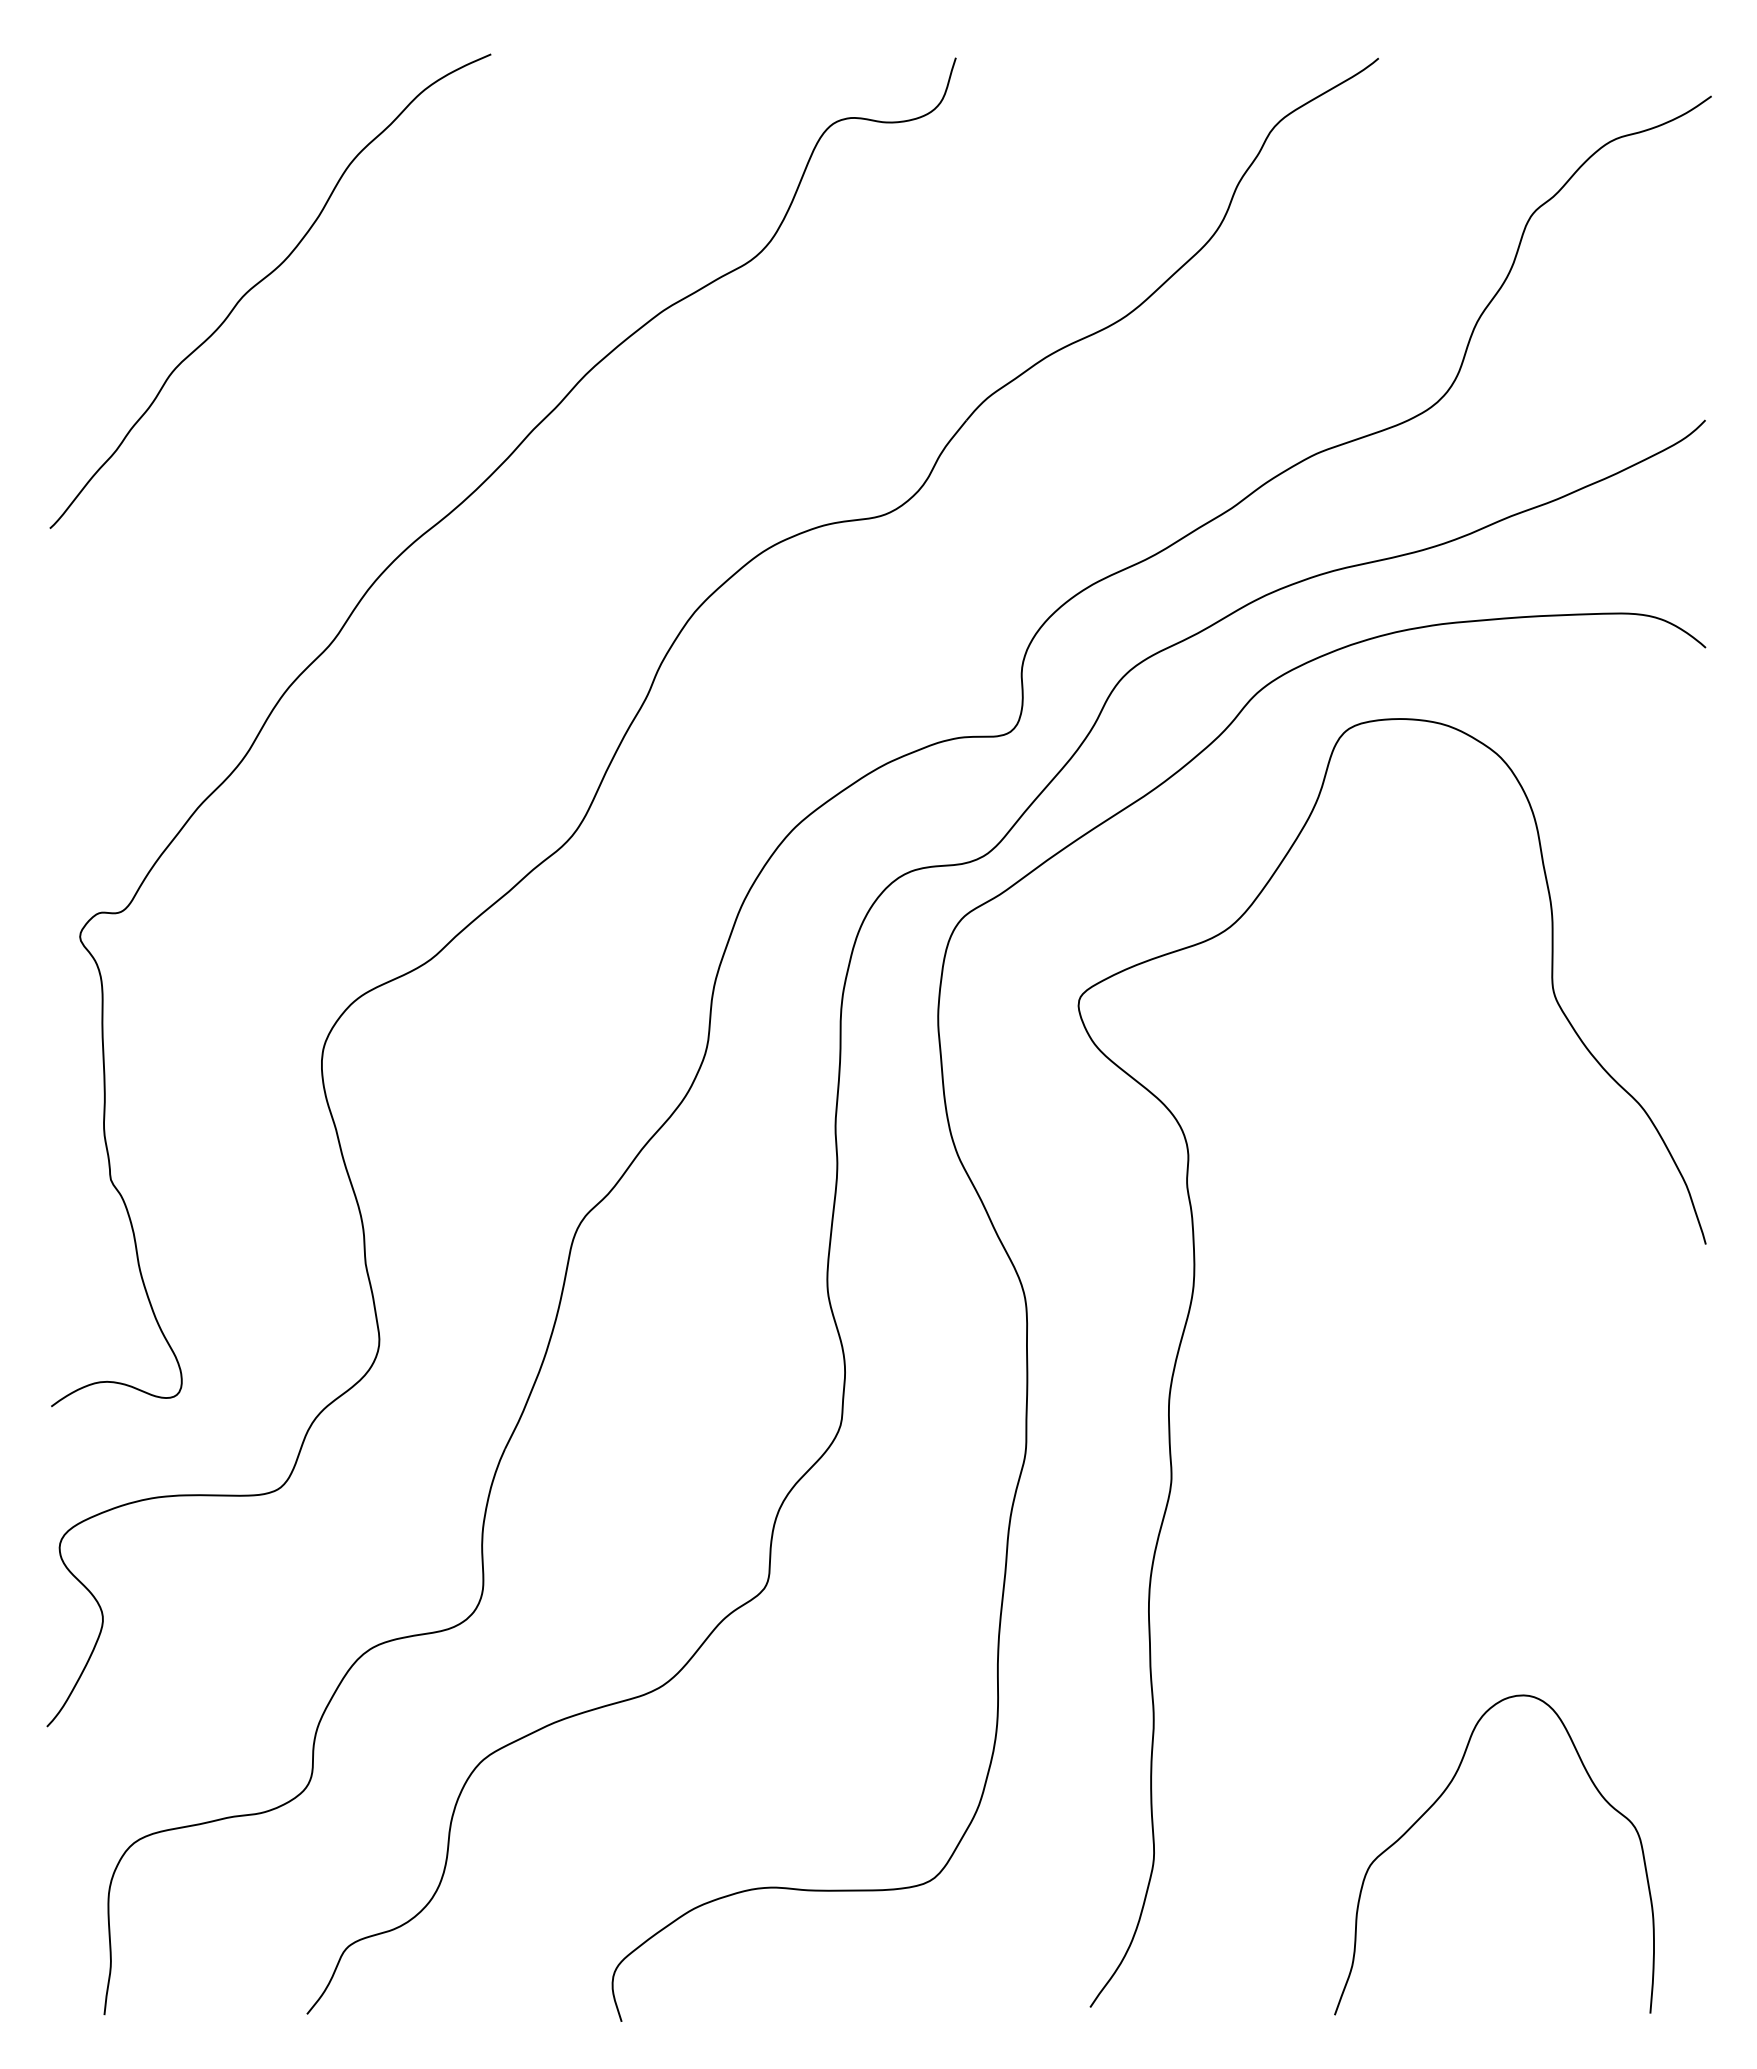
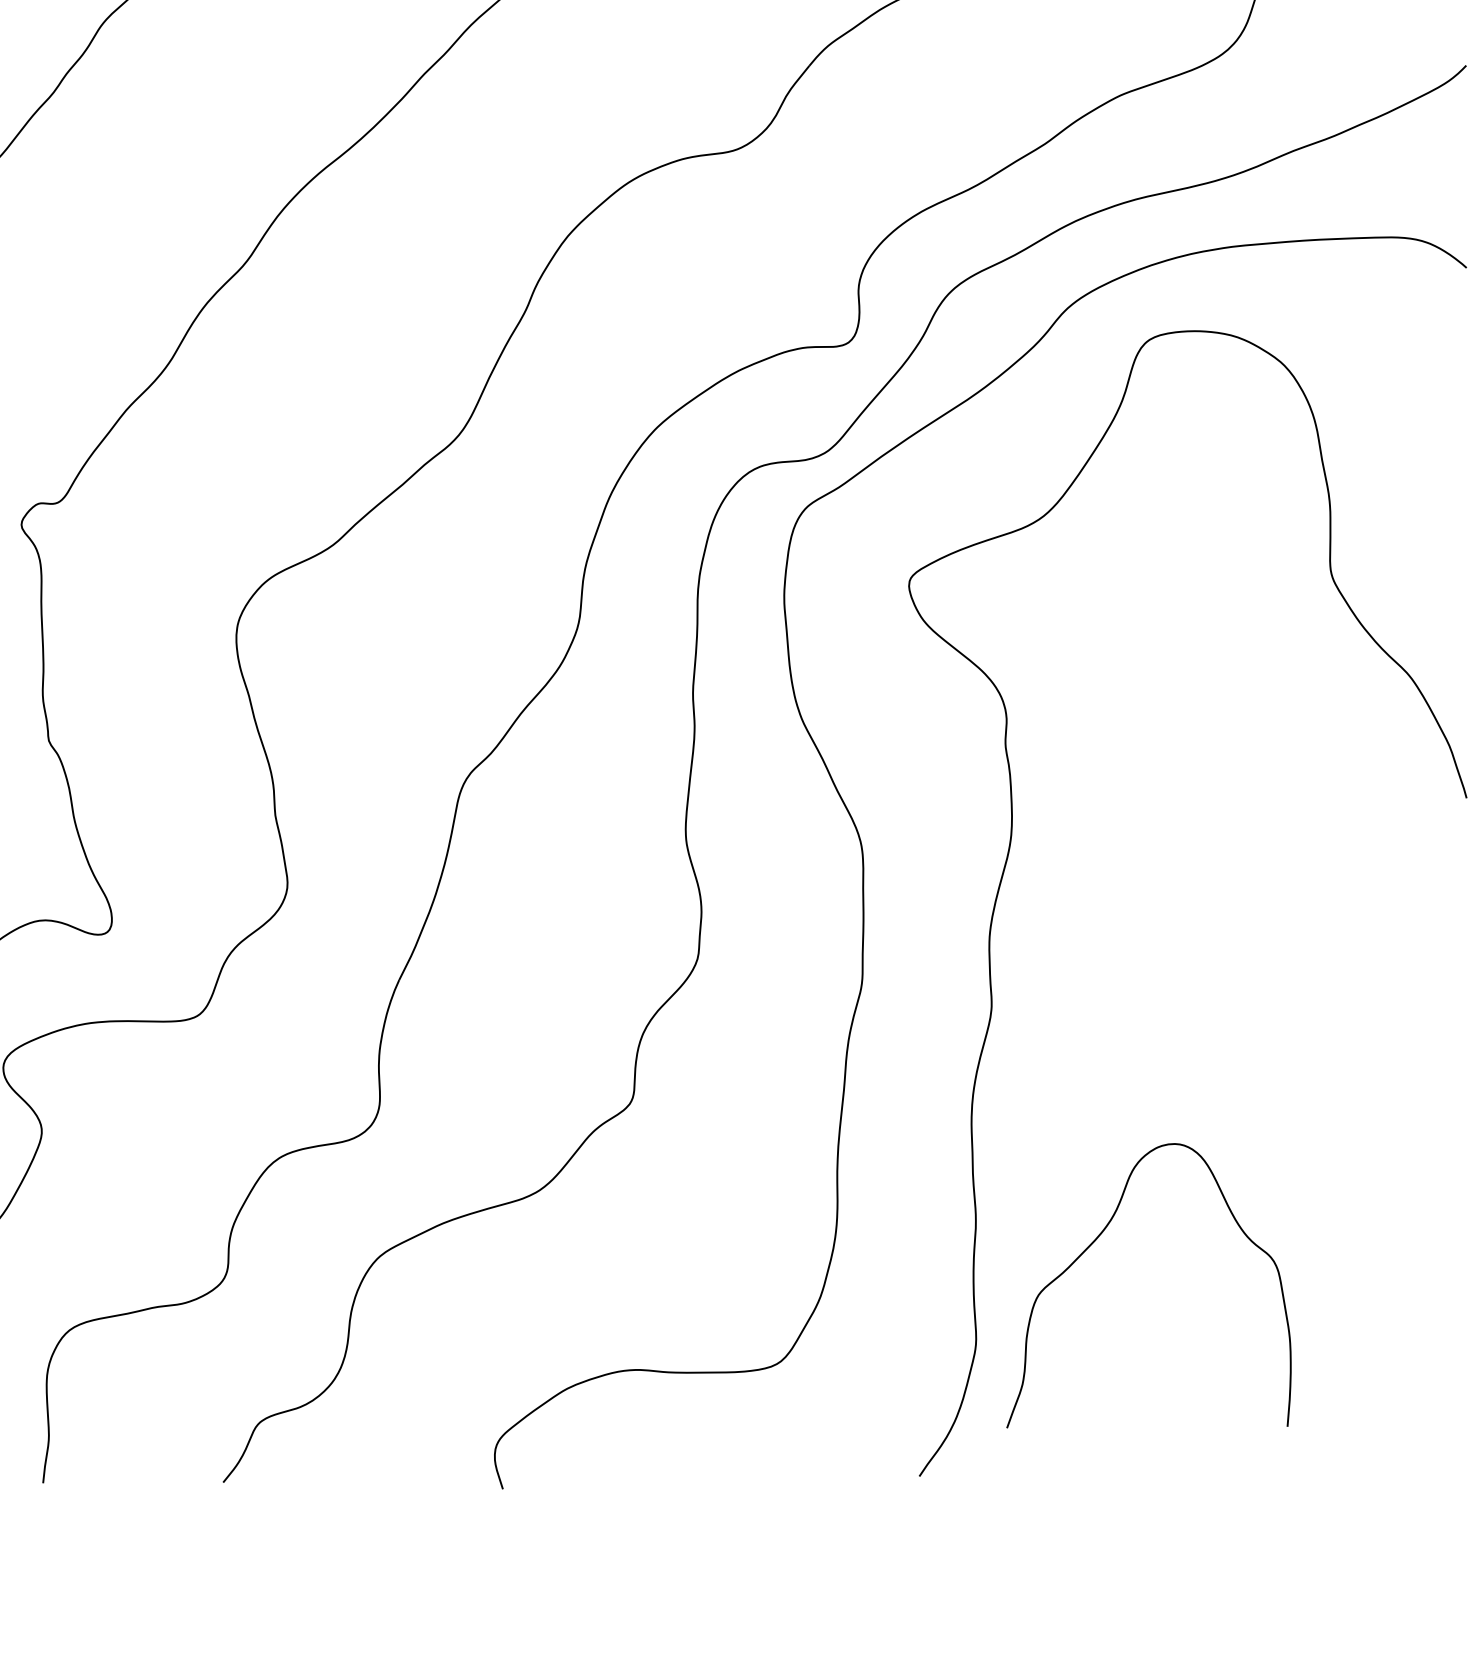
curve: (1437, 1801) -> (1098, 1238), moved

